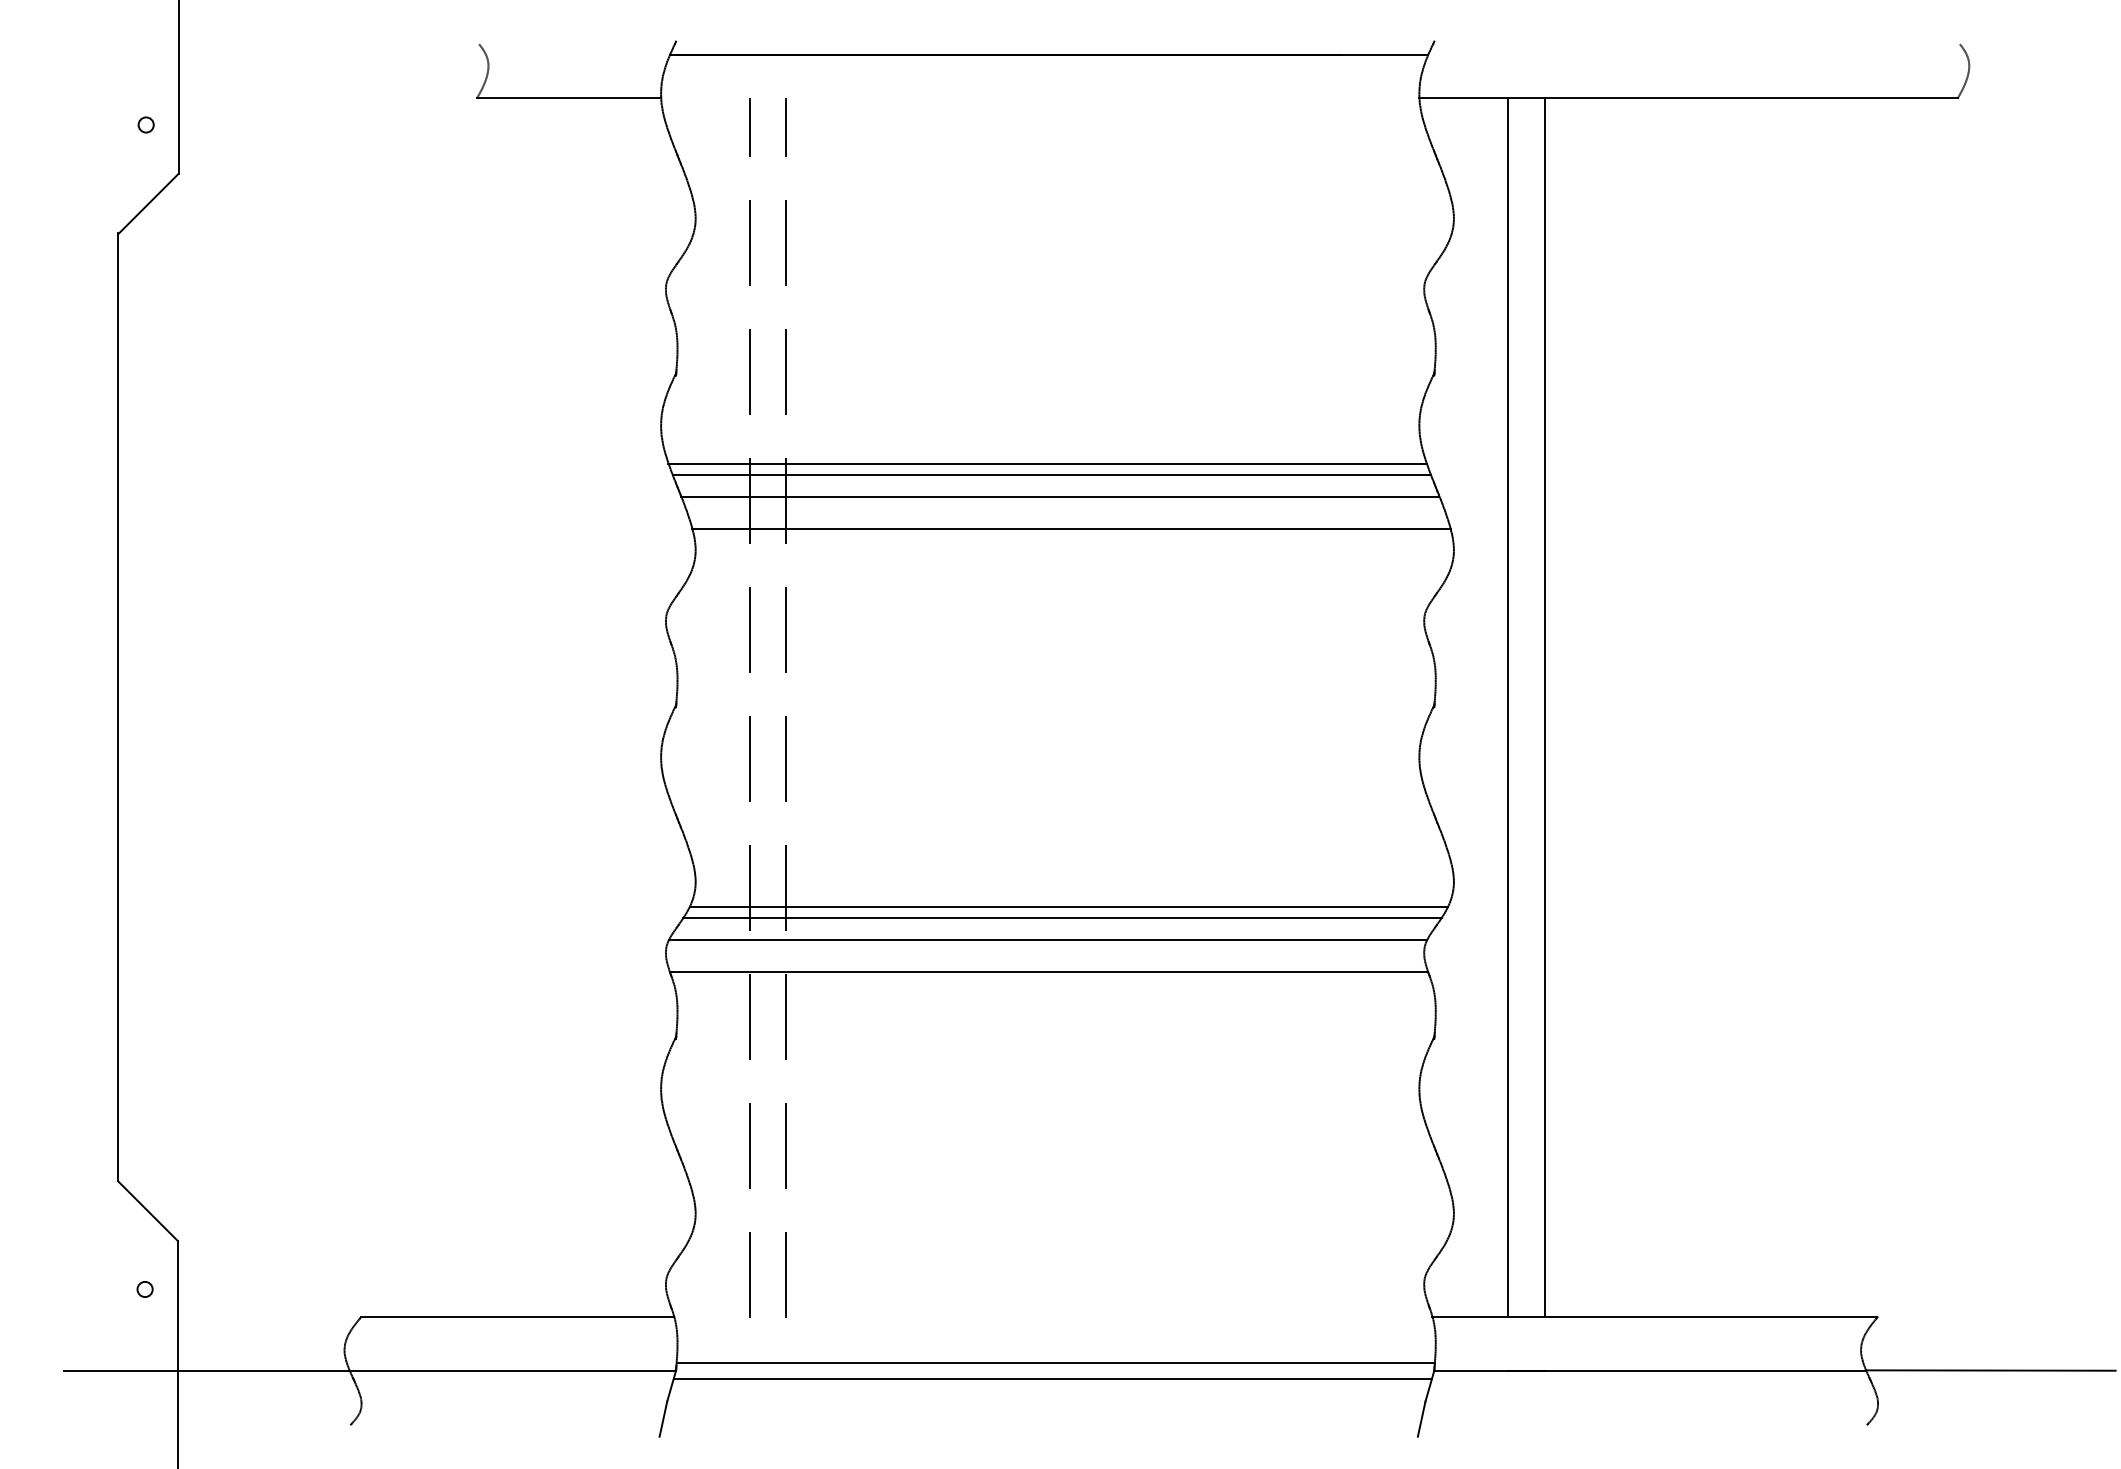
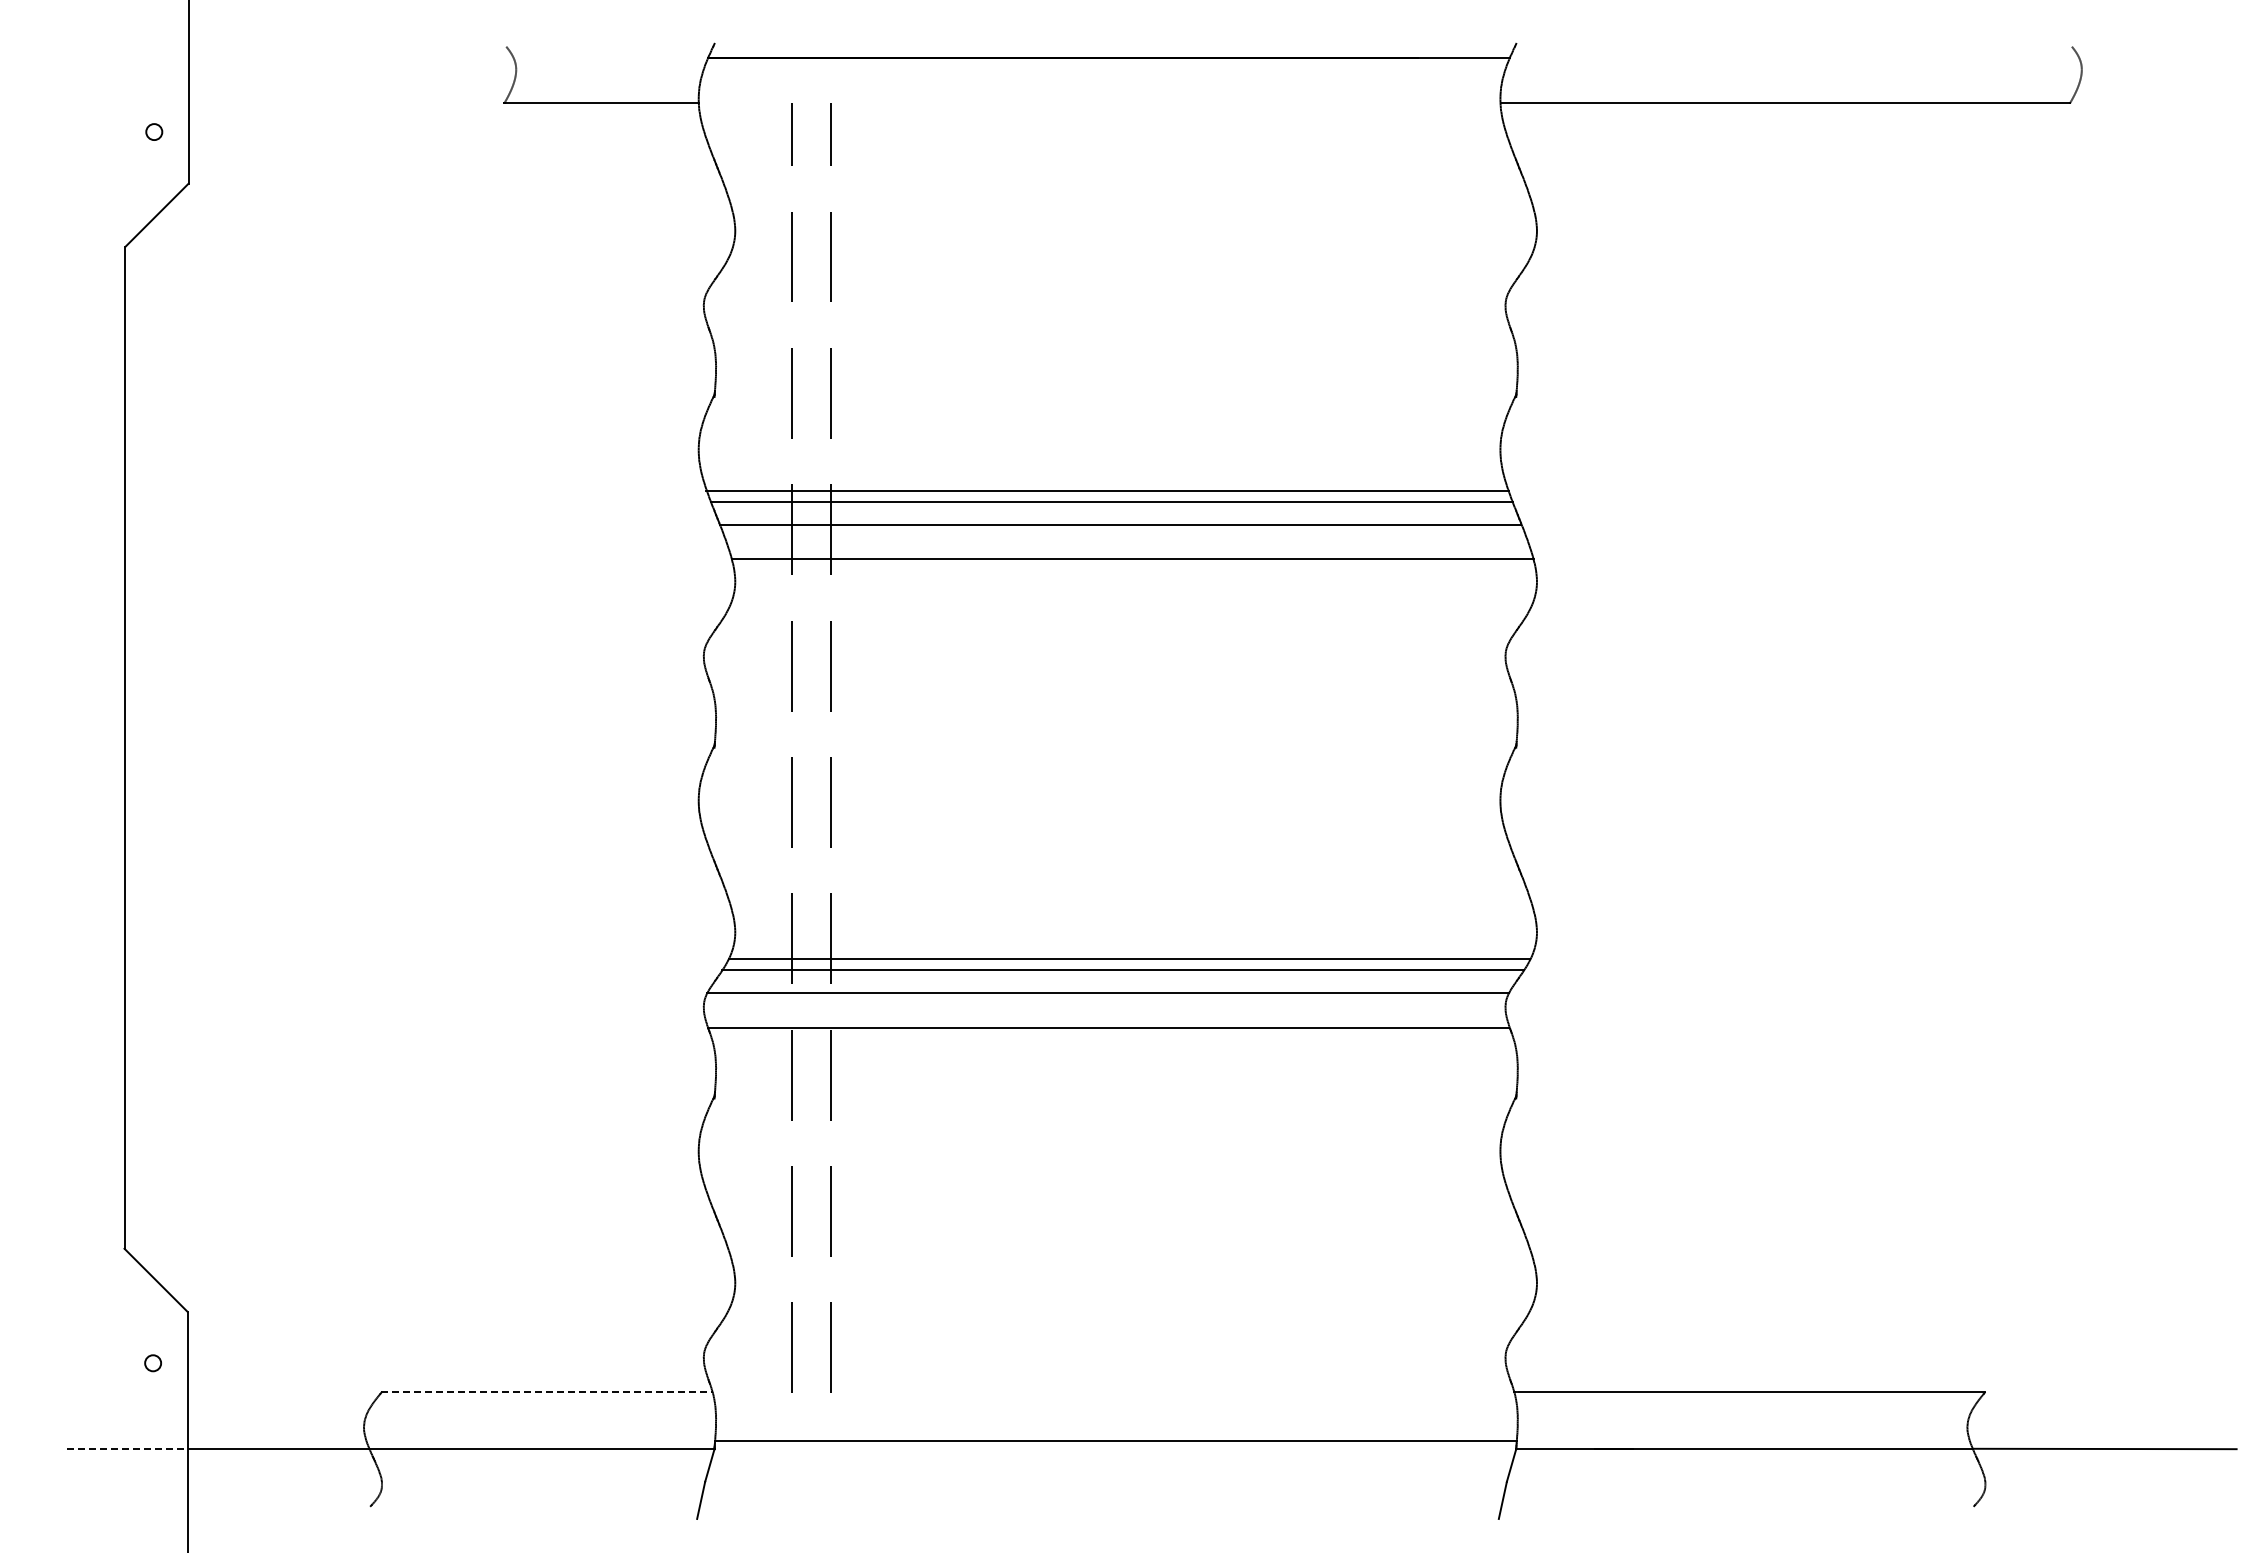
line: (1508, 707) -> (1594, 747), removed
line: (1545, 707) -> (1633, 747), removed
line: (517, 1316) -> (546, 1391), solid -> dashed
line: (120, 1371) -> (127, 1449), solid -> dashed
line: (1052, 1378) -> (1112, 1457), removed

